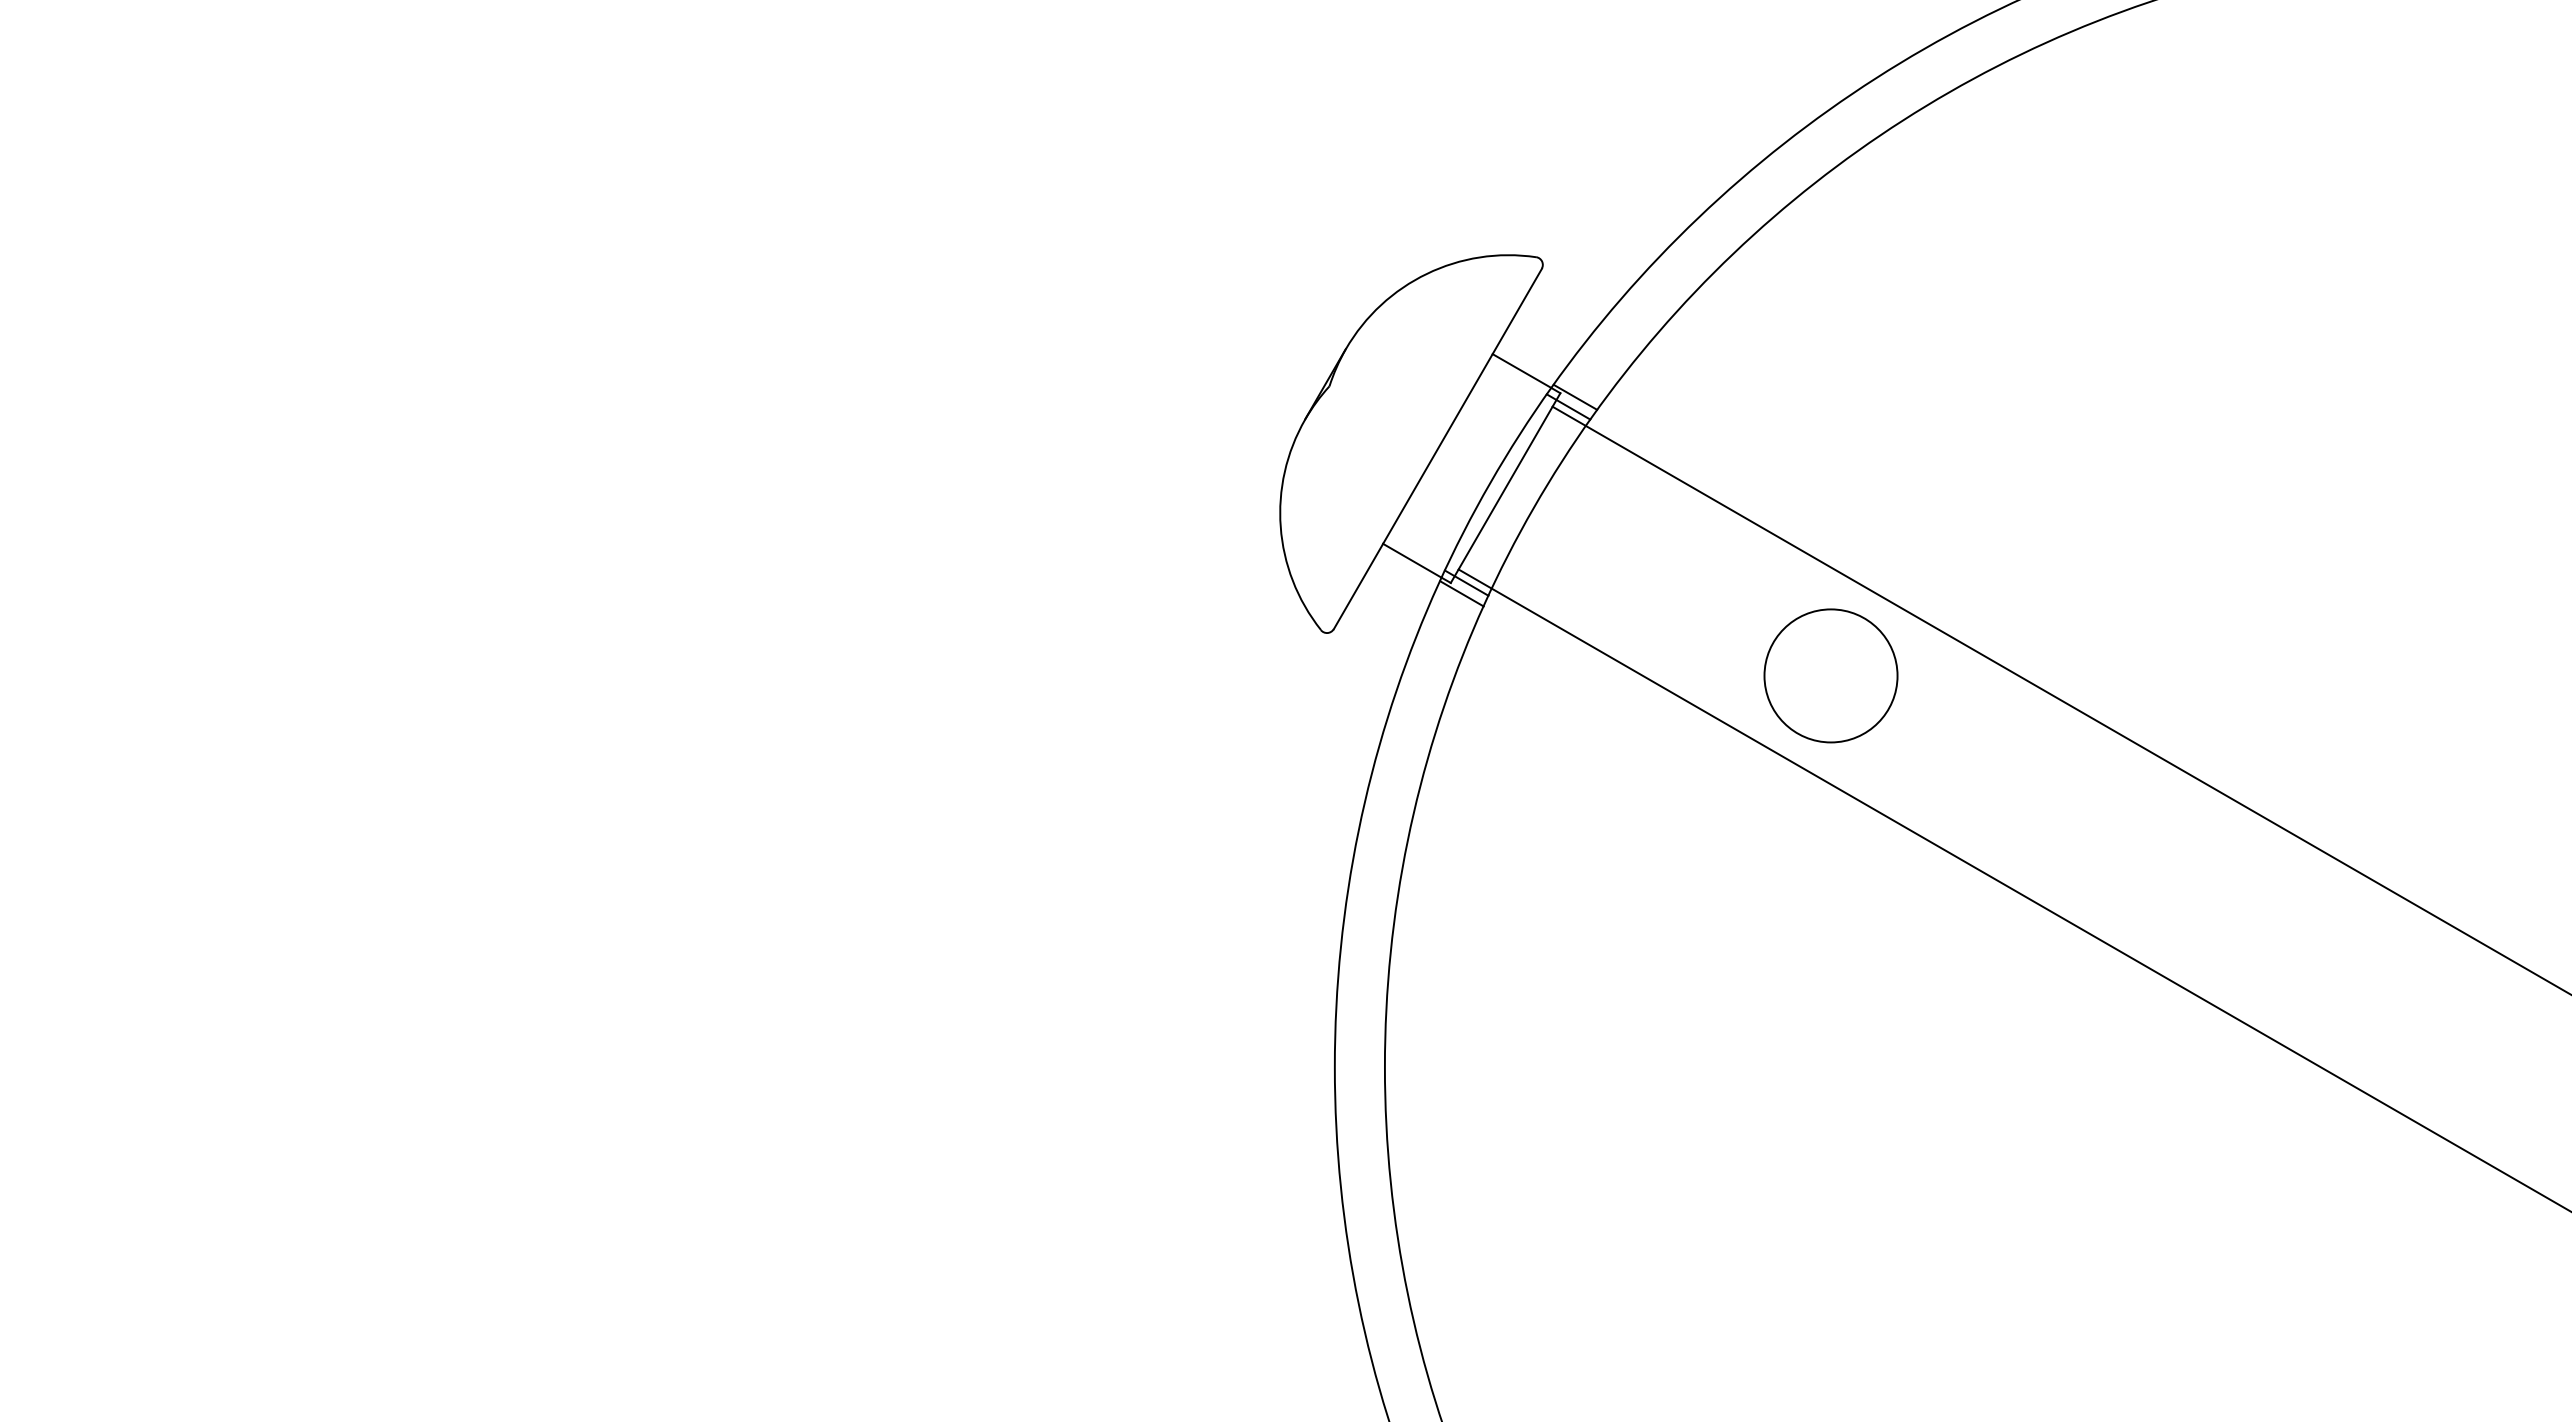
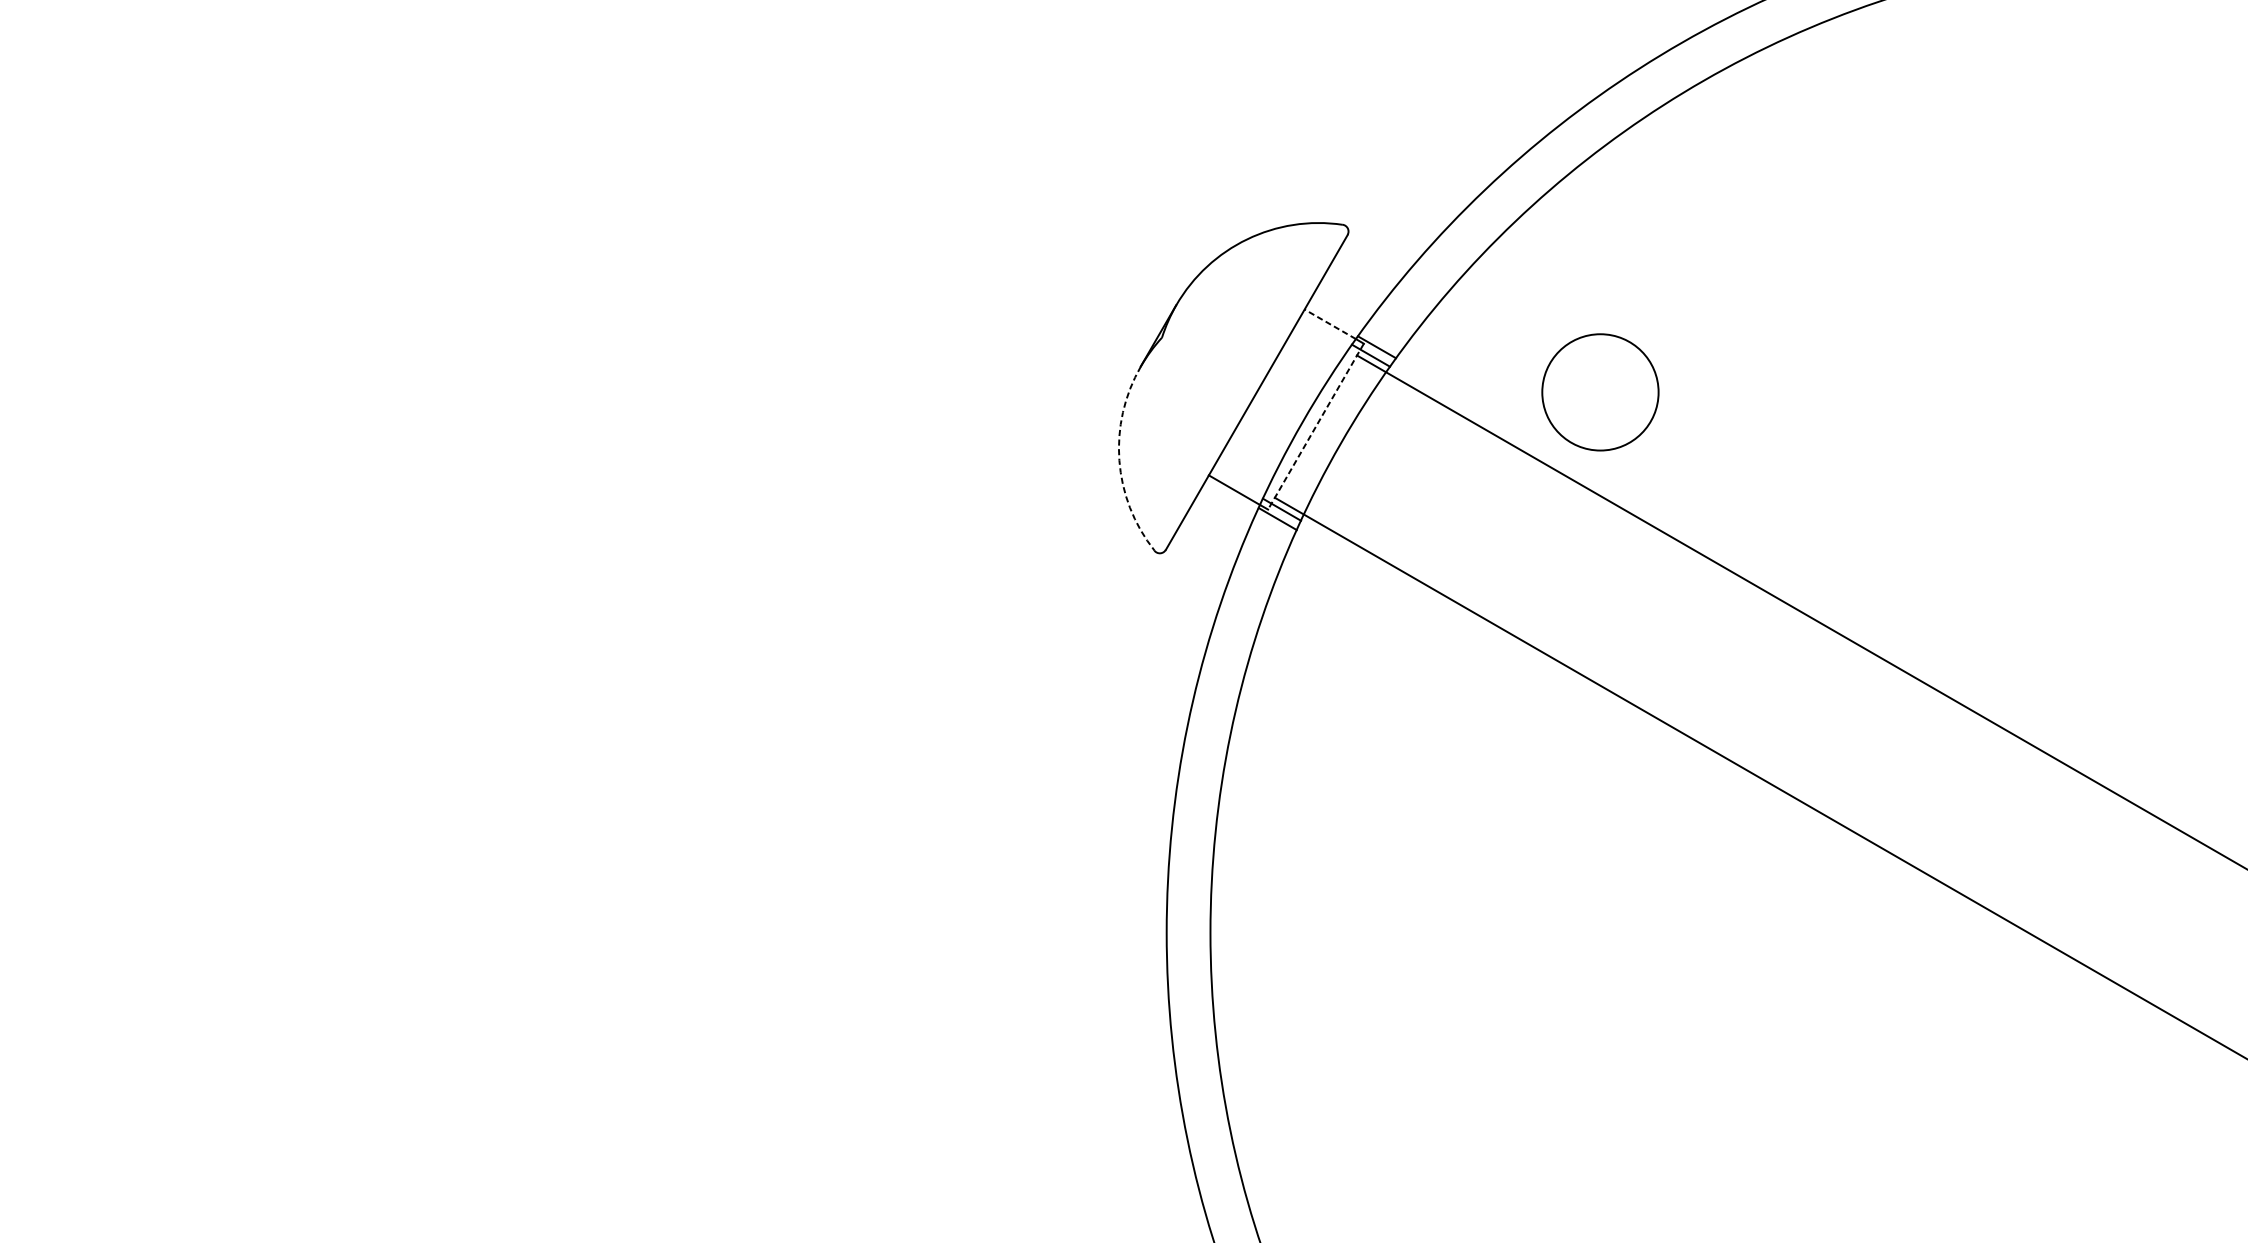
line: (1521, 371) -> (1329, 324), solid -> dashed
line: (1505, 488) -> (1315, 426), solid -> dashed
arc: (1280, 527) -> (1119, 461), solid -> dashed
circle: (1830, 675) -> (1600, 392), moved

